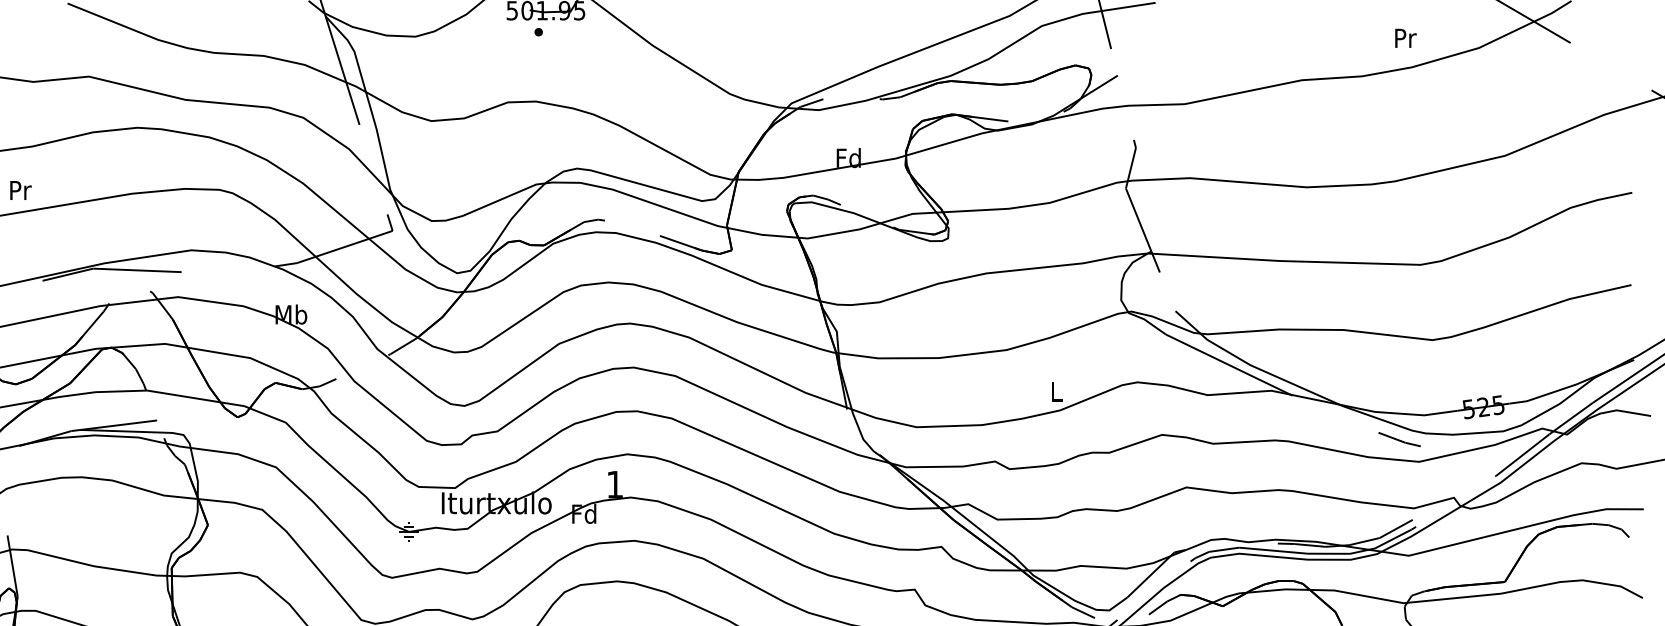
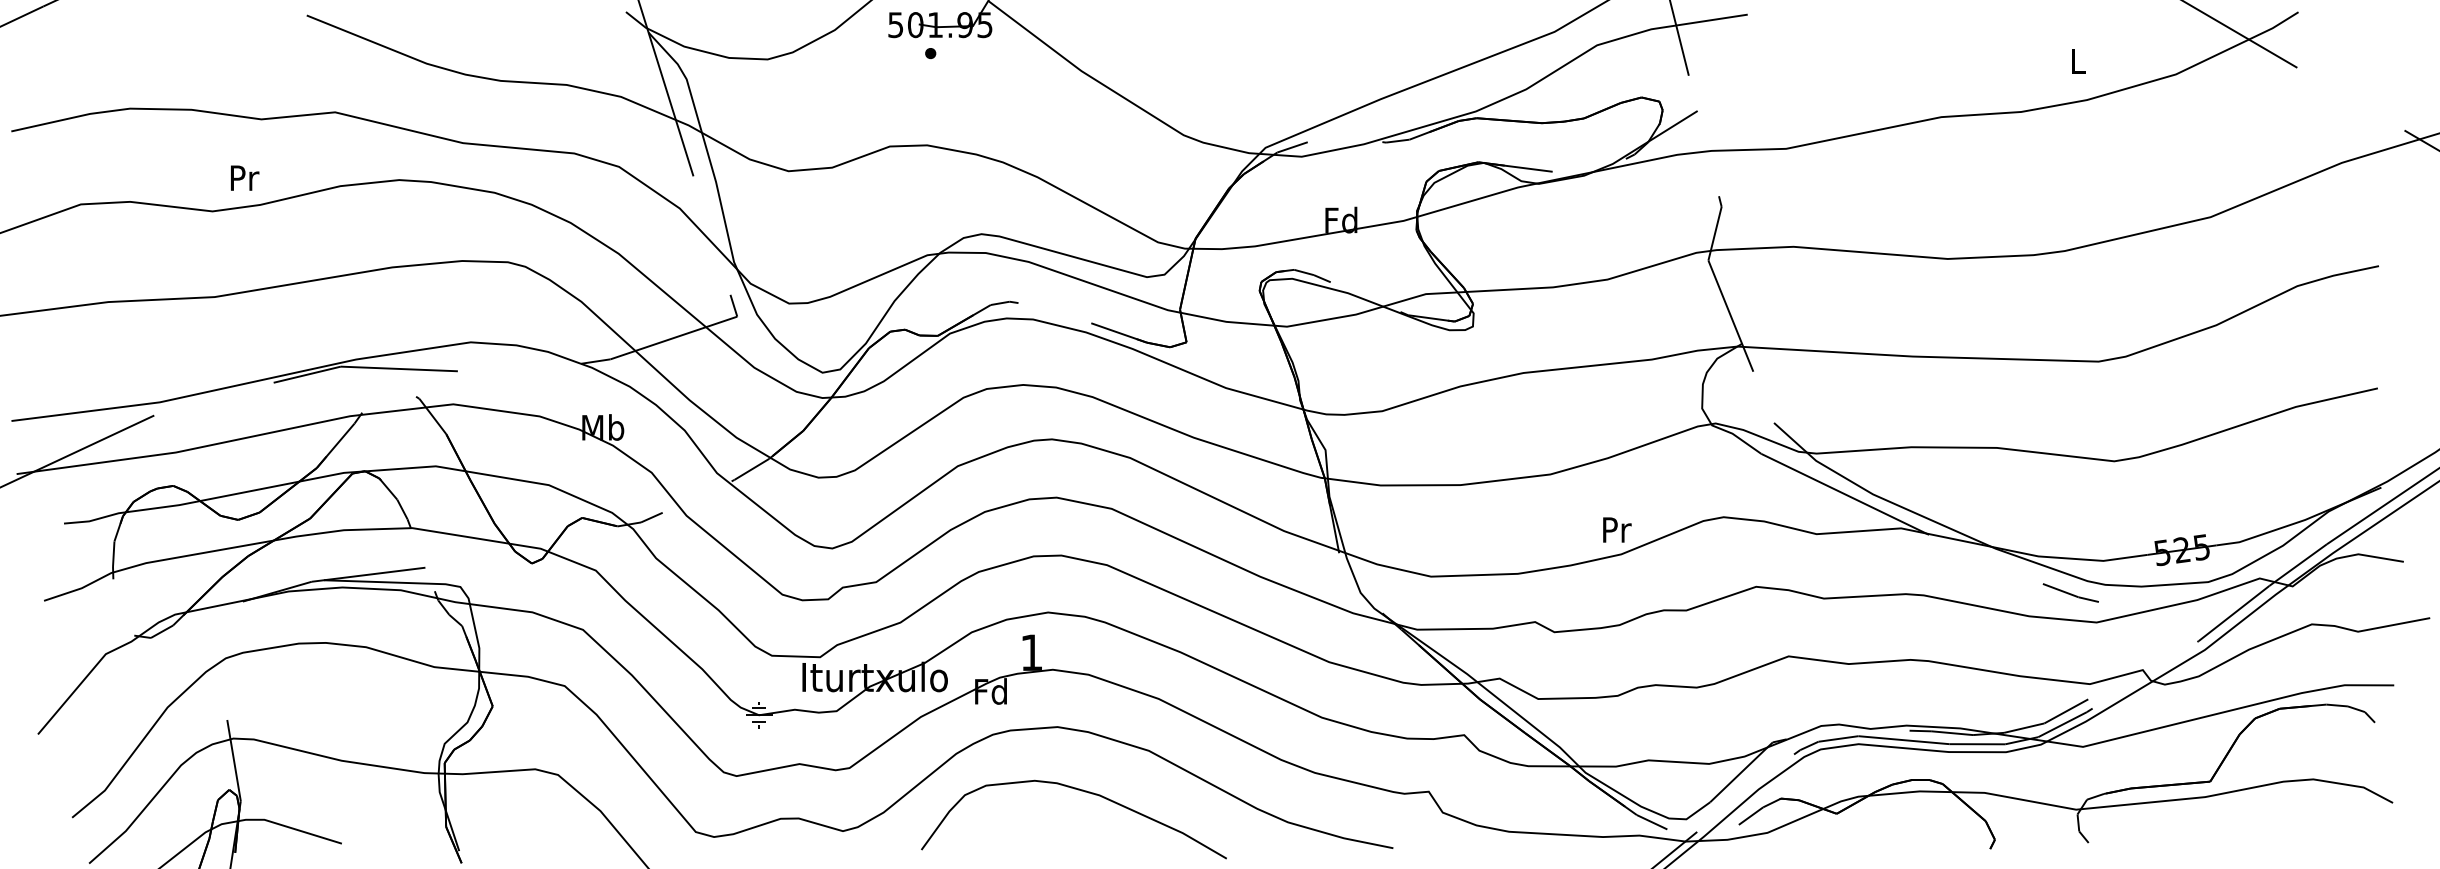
text: (1406, 38) -> (2079, 61), Pr -> L
text: (21, 190) -> (245, 177), moved
text: (1057, 391) -> (1617, 529), L -> Pr

